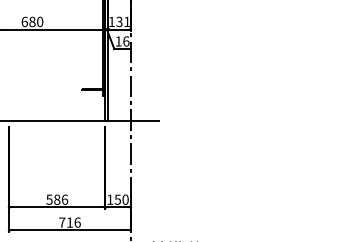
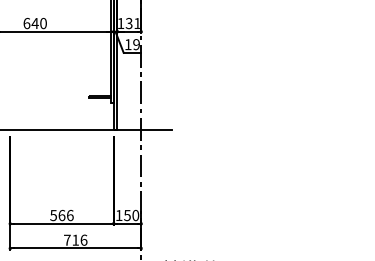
text: (31, 21) -> (34, 23), 680 -> 640
text: (126, 41) -> (136, 44), 16 -> 19
text: (56, 199) -> (61, 215), 586 -> 566

